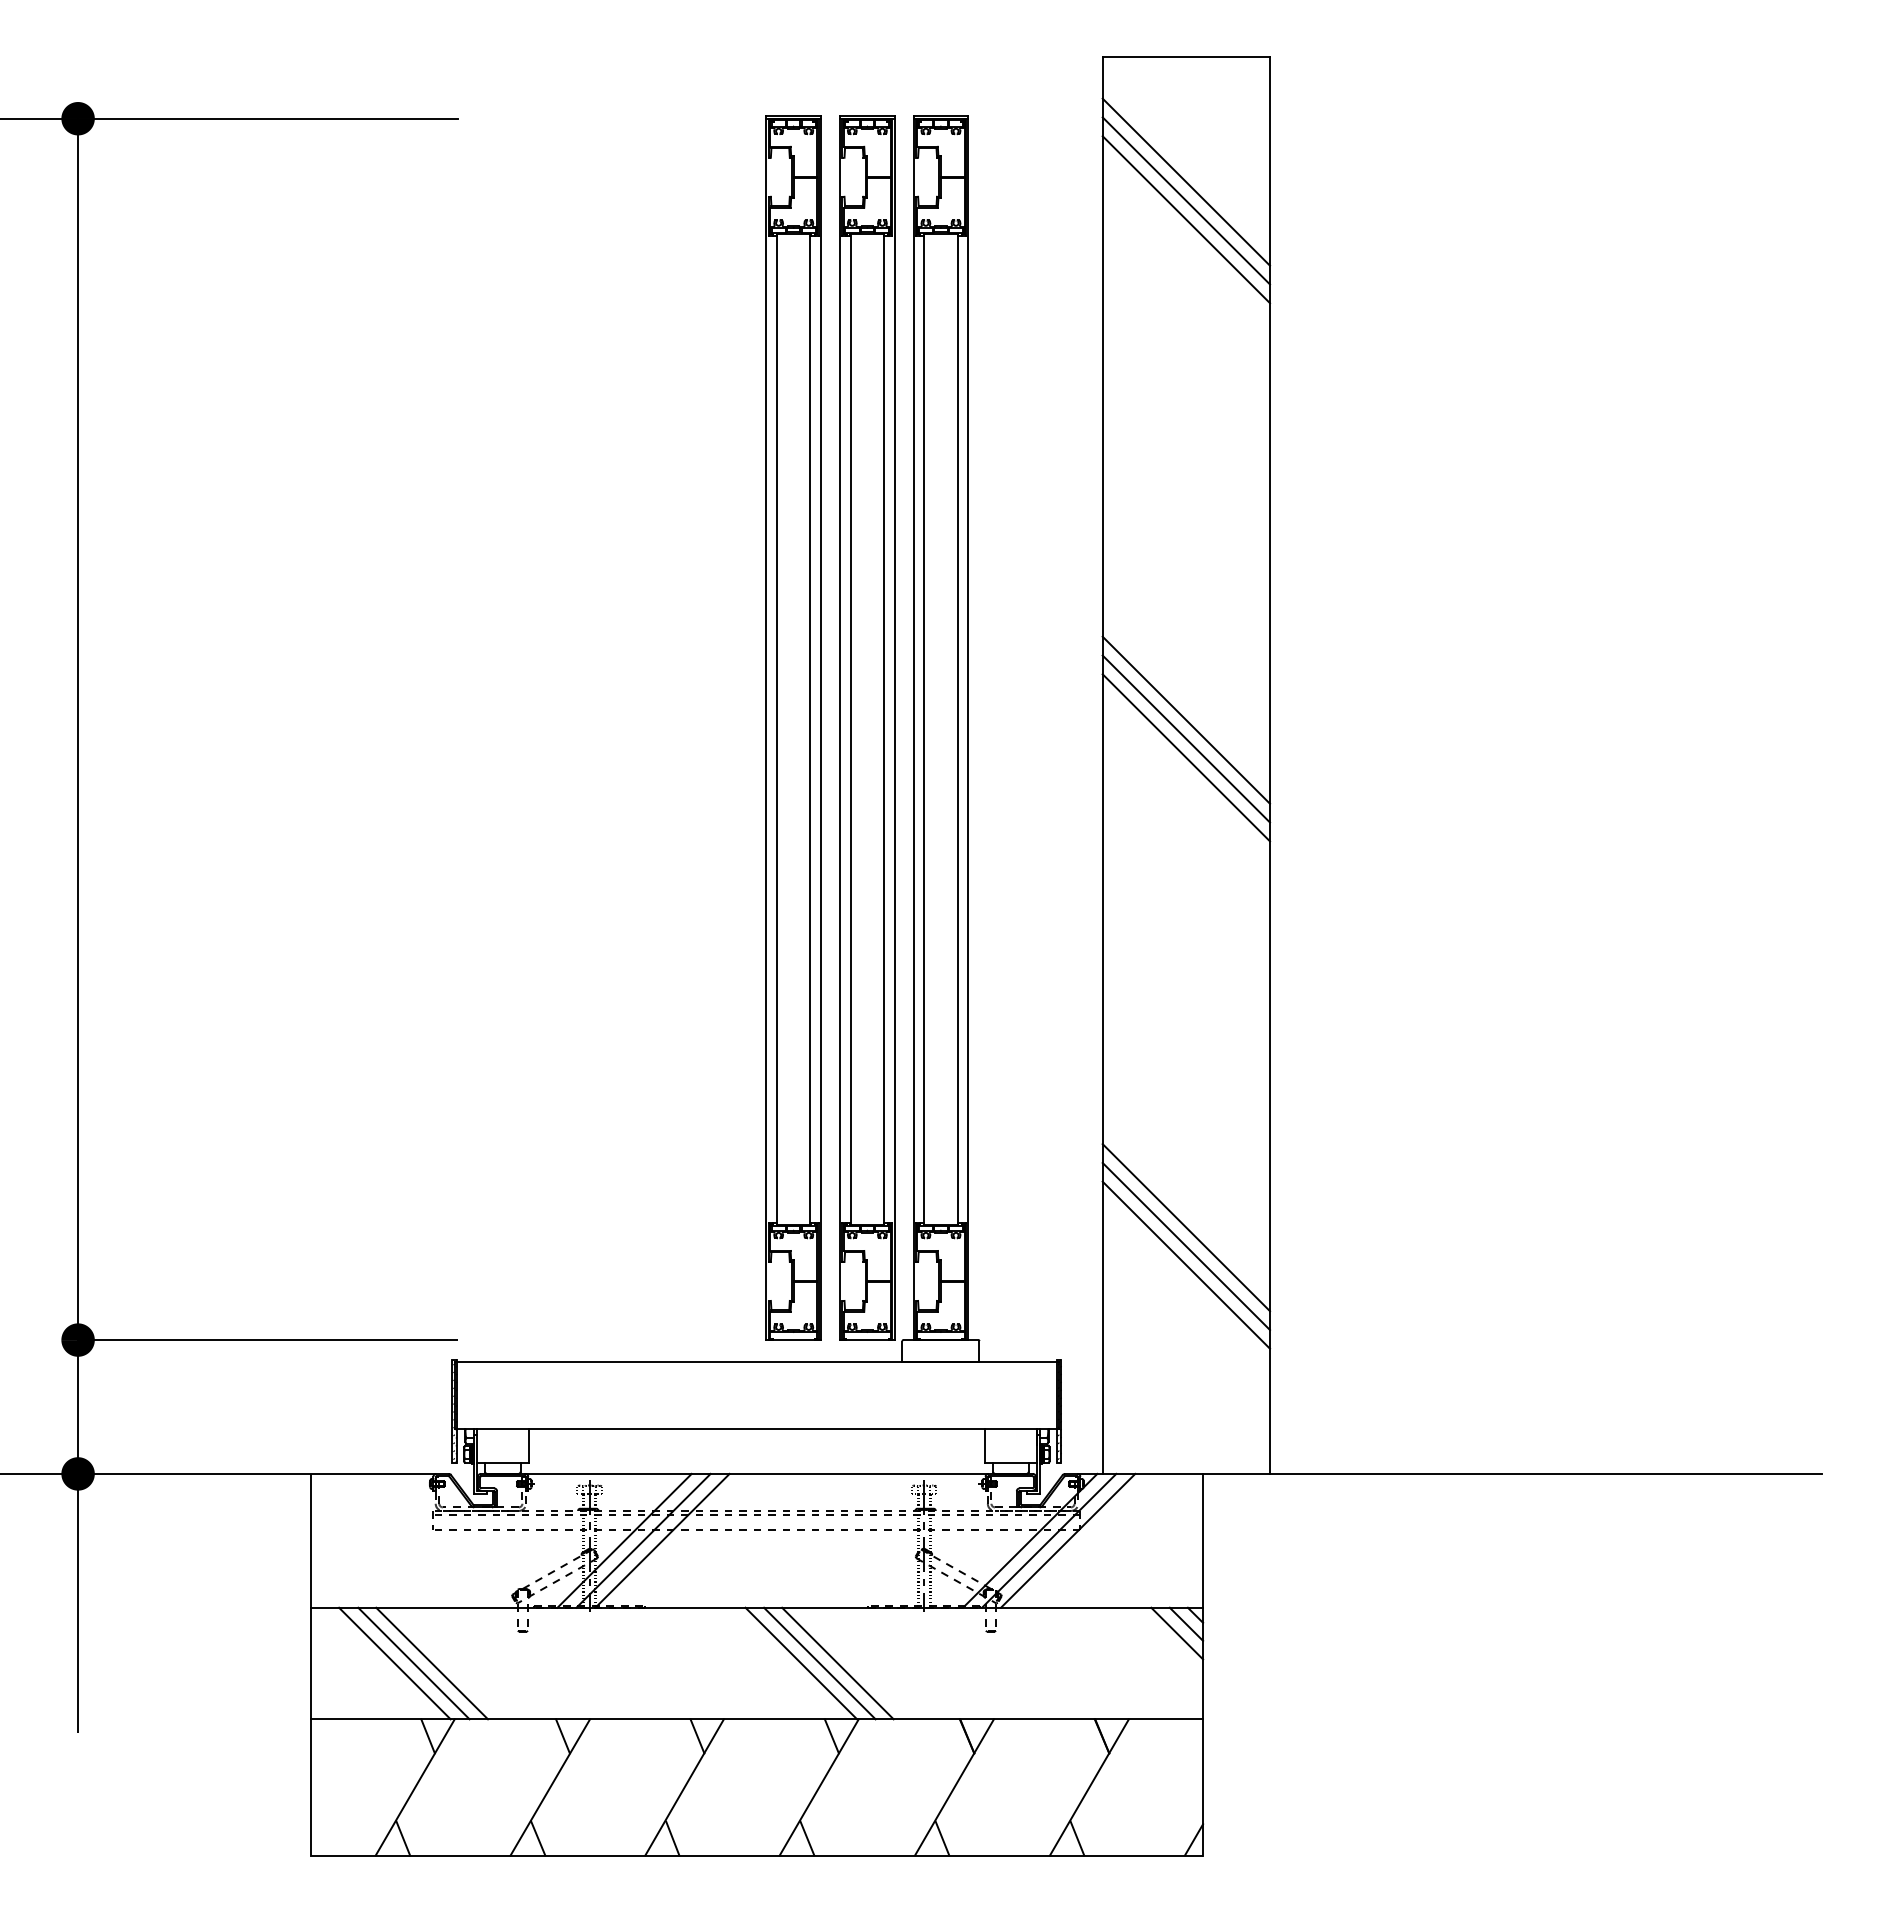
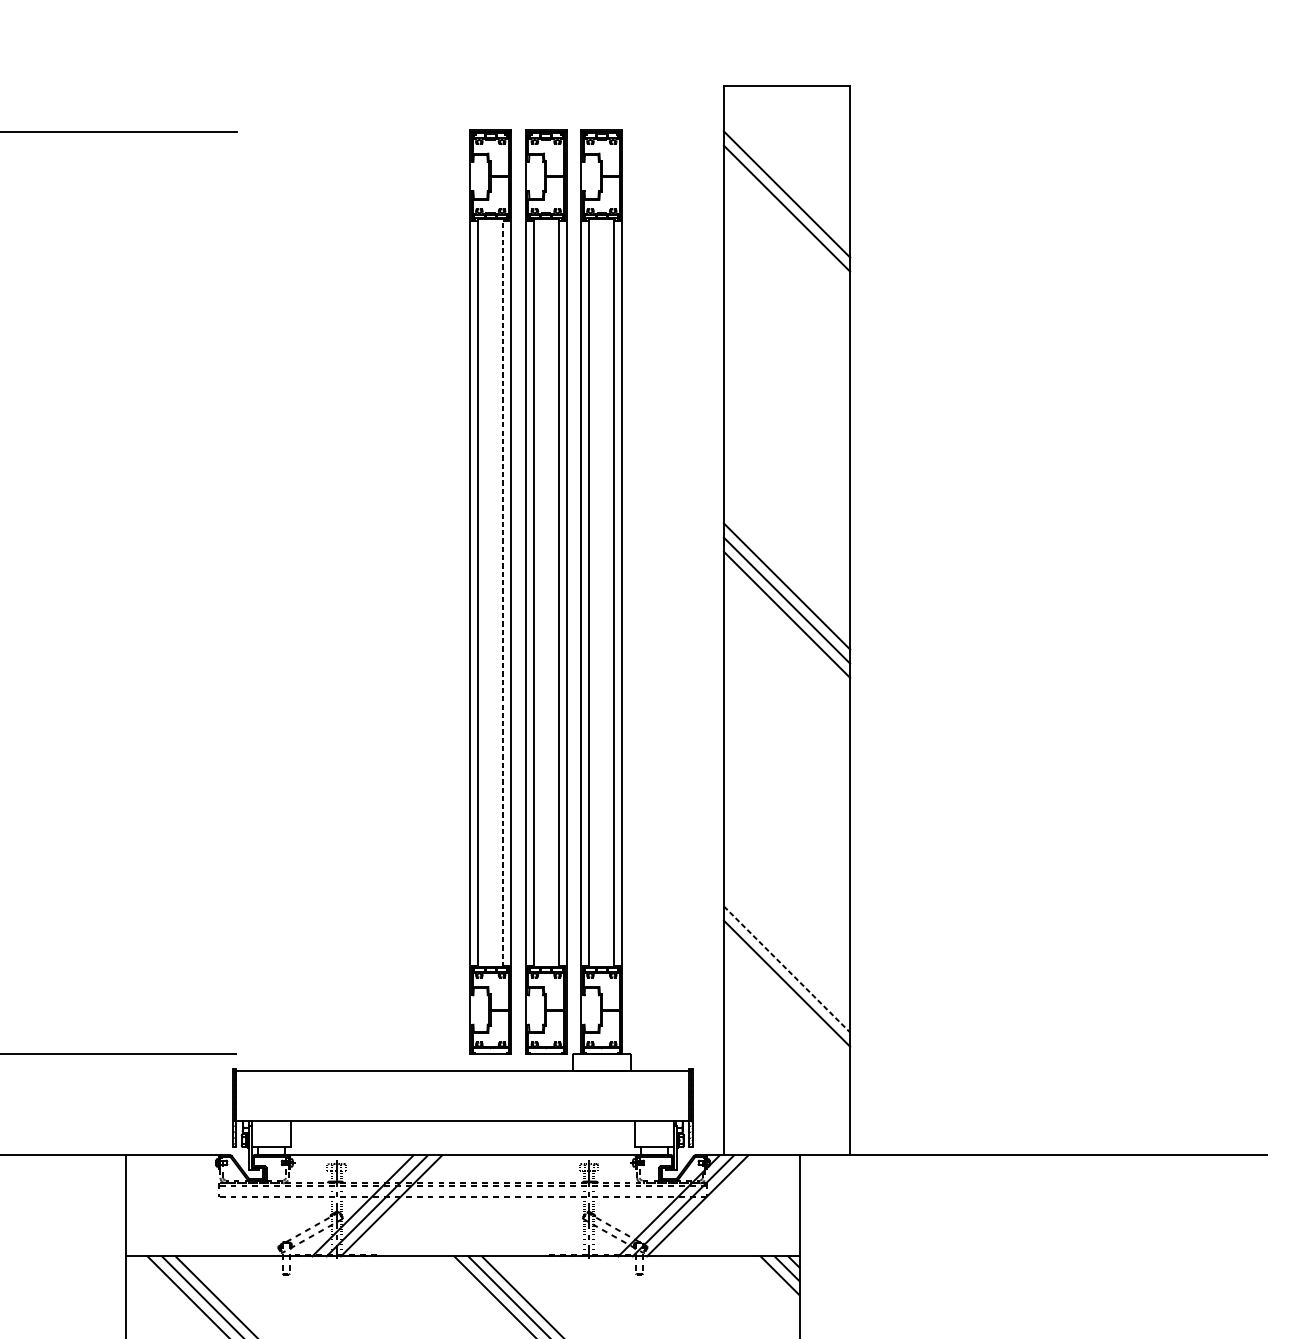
line: (1186, 181) -> (787, 179), removed
line: (810, 728) -> (503, 592), solid -> dashed
line: (1186, 1228) -> (787, 970), solid -> dashed
line: (1186, 1264) -> (787, 997), removed

